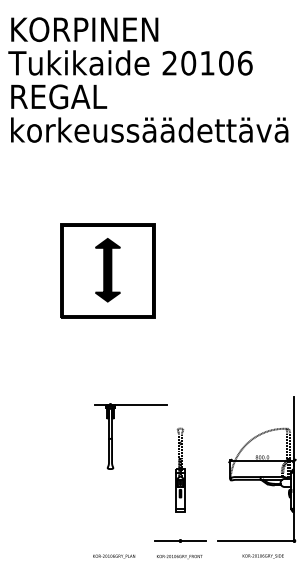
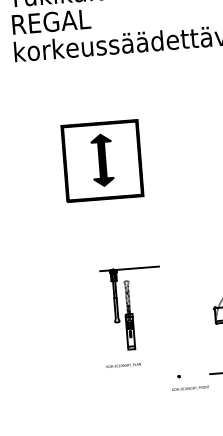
part: (180, 469) -> (129, 314), moved
line: (180, 541) -> (179, 377), removed
text: (114, 556) -> (124, 365), moved
text: (179, 557) -> (190, 389), moved

